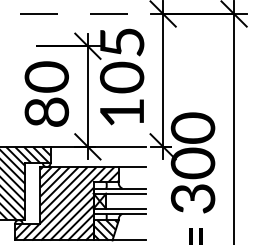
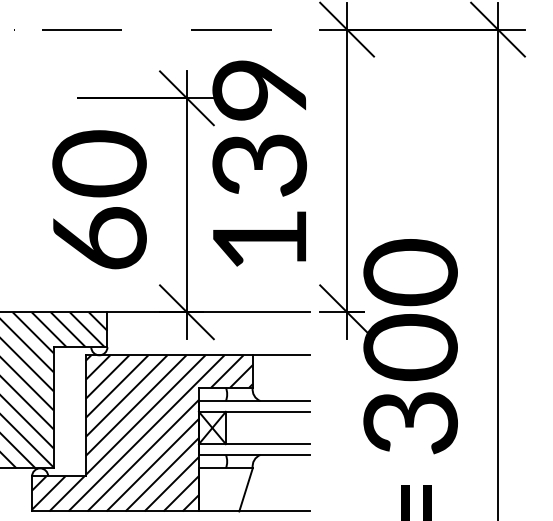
text: (121, 60) -> (258, 128), 105 -> 139
text: (46, 111) -> (98, 237), 80 -> 60
hatch: (105, 230) -> (224, 490), removed

